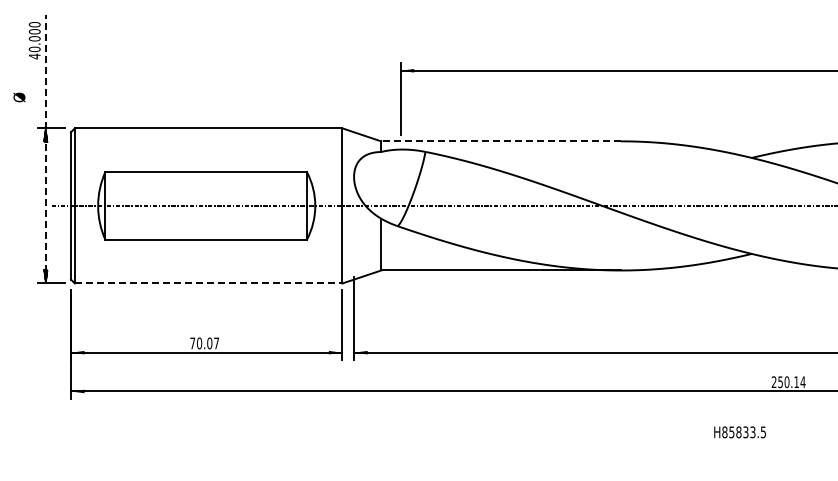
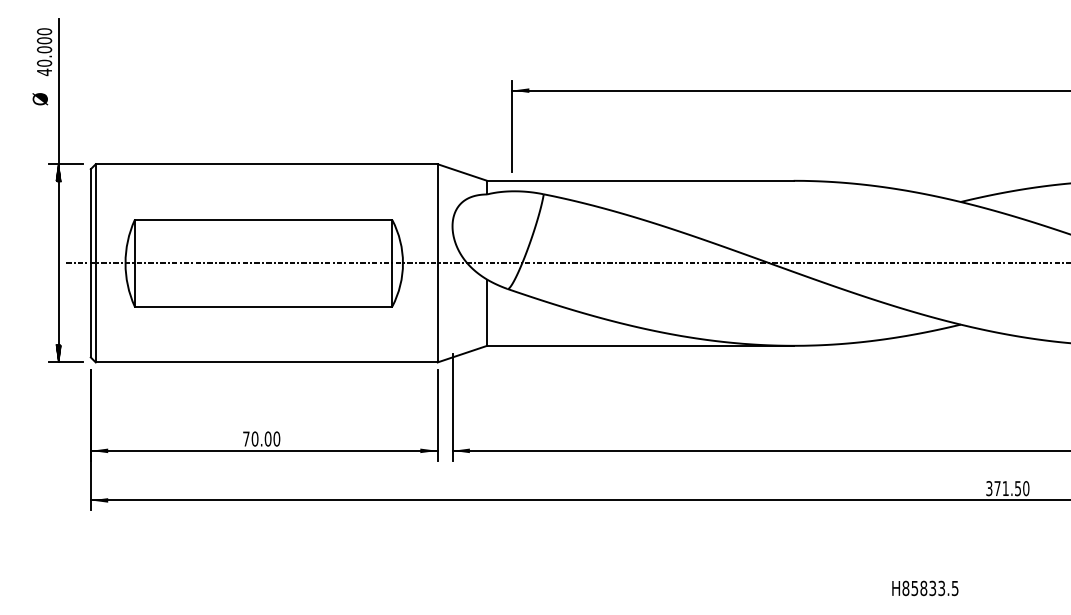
text: (19, 97) -> (40, 99), moved
line: (501, 141) -> (640, 180), dashed -> solid
line: (45, 148) -> (58, 189), dashed -> solid
line: (208, 283) -> (266, 362), dashed -> solid
text: (216, 343) -> (276, 439), 70.07 -> 70.00
text: (788, 382) -> (1007, 488), 250.14 -> 371.50
text: (739, 432) -> (924, 588), moved

